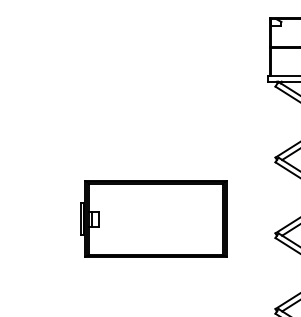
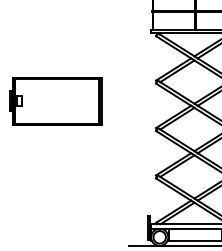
part: (153, 219) -> (55, 101), moved

